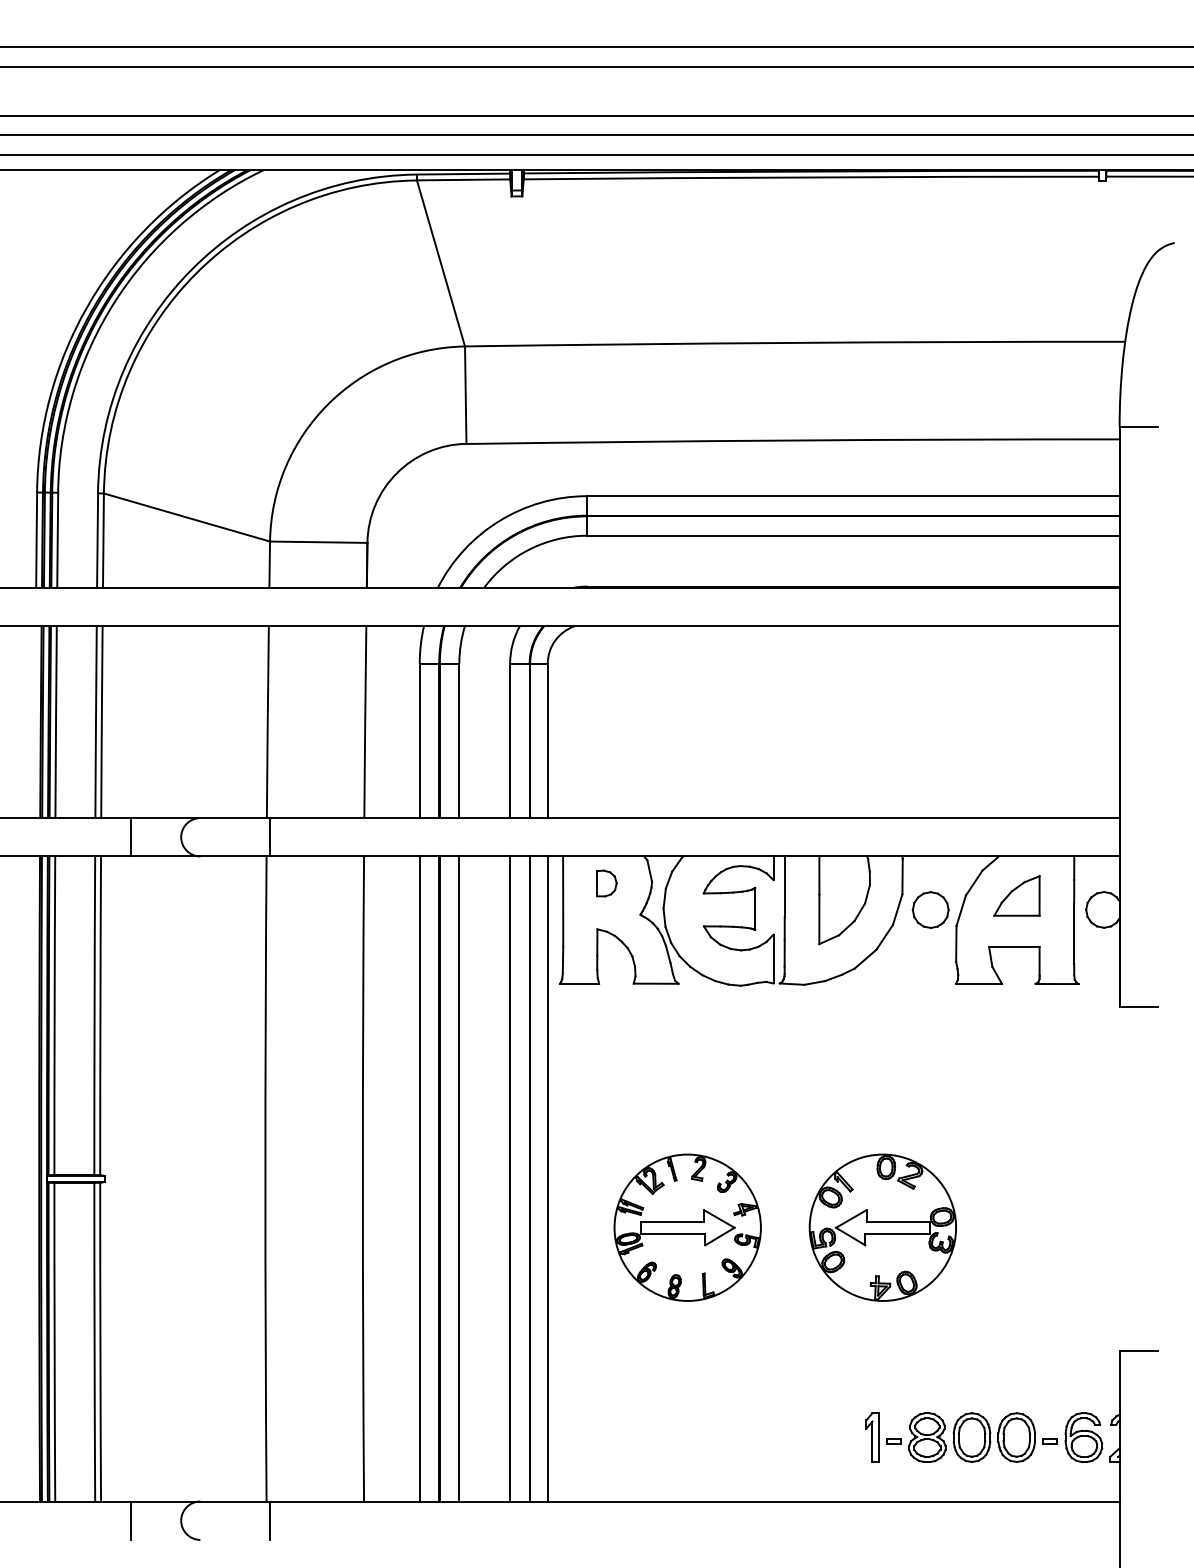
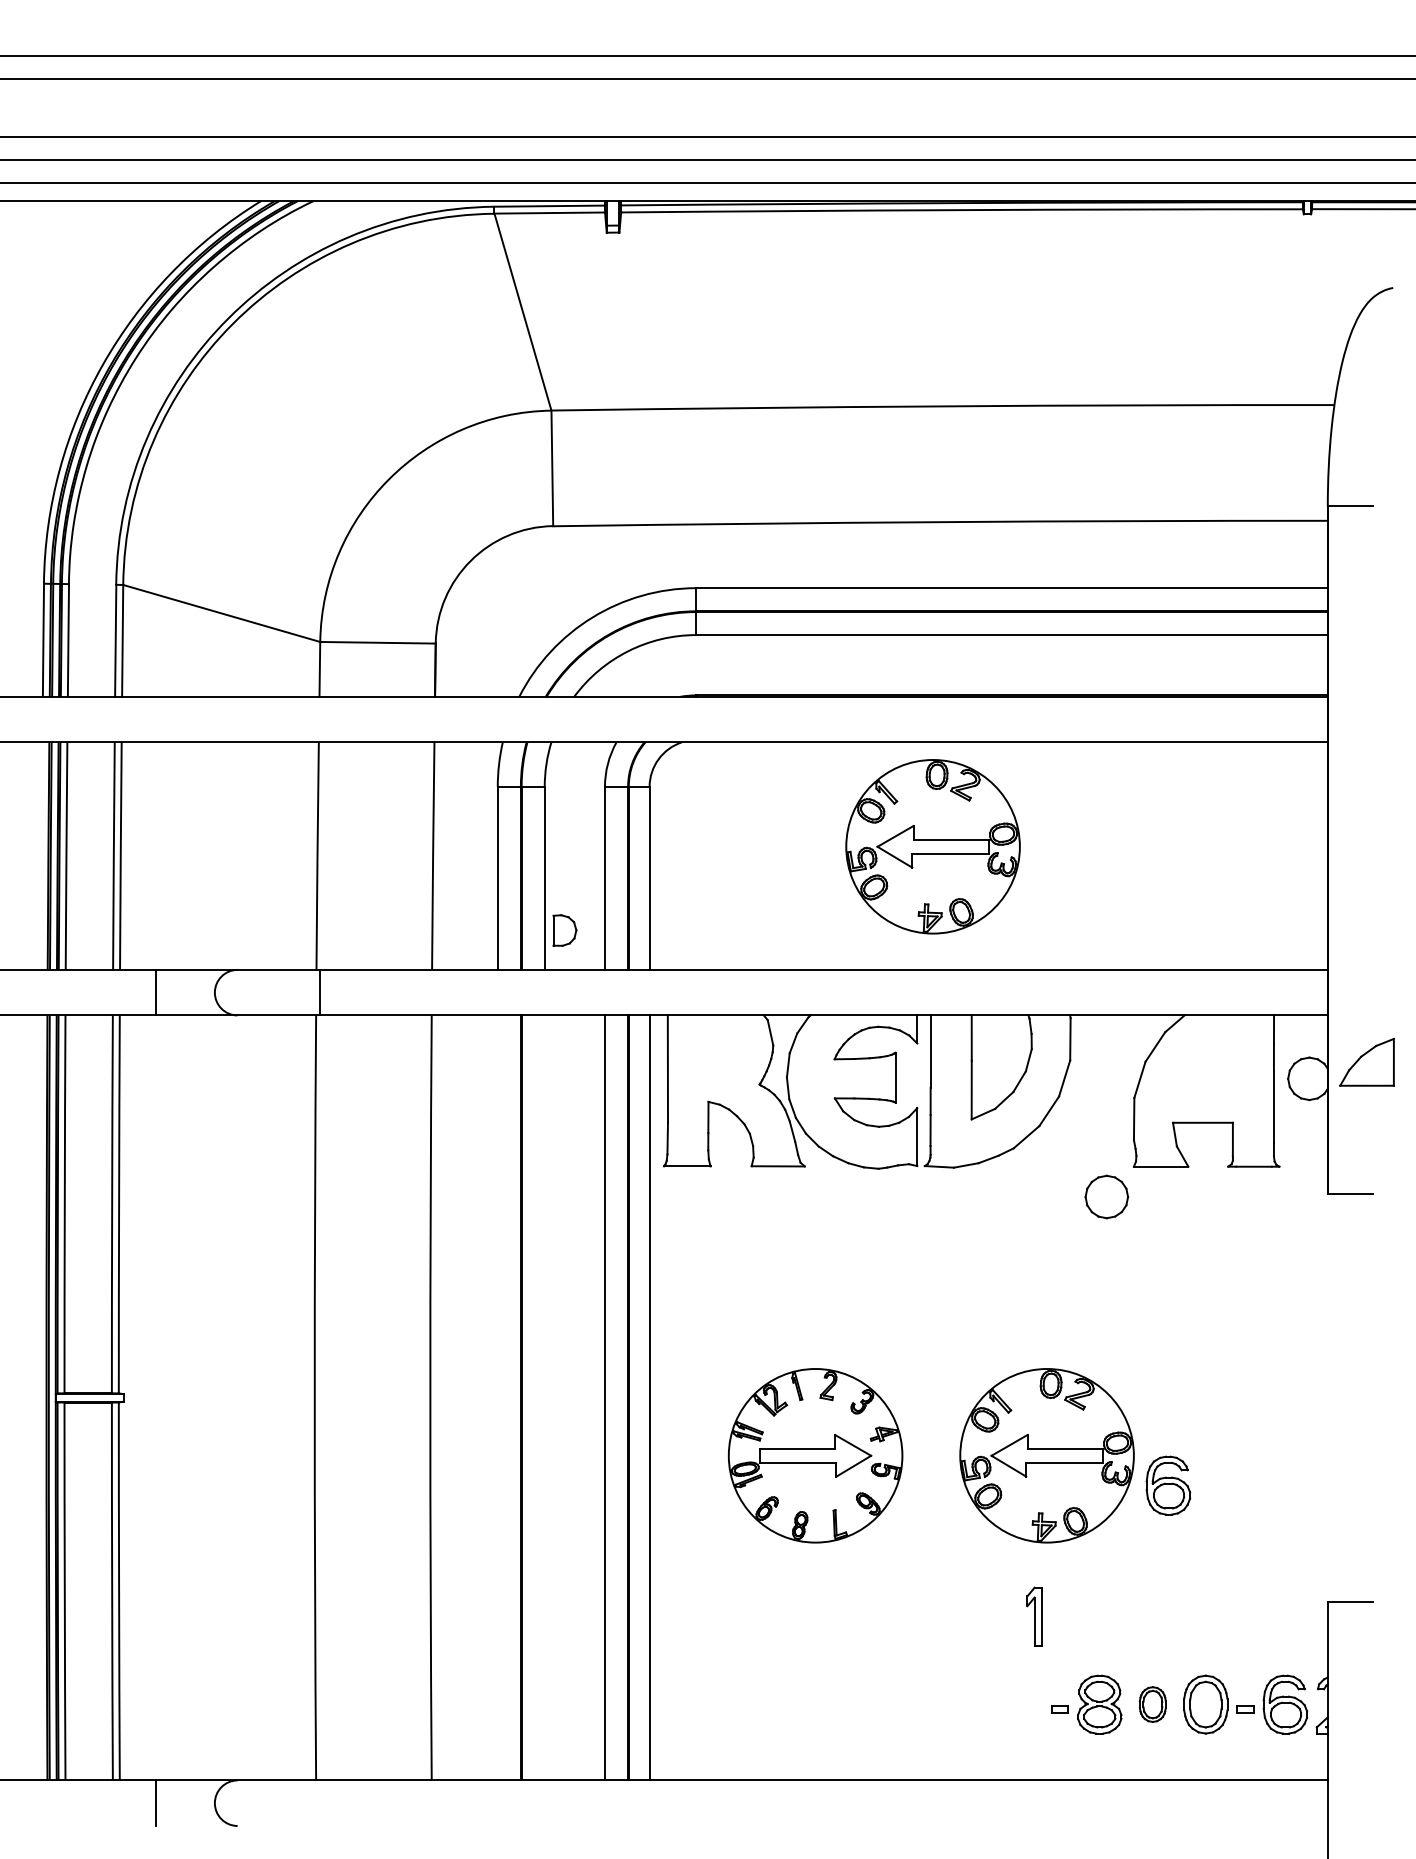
part: (786, 714) -> (932, 846), added
part: (606, 883) -> (564, 930), moved
part: (1016, 895) -> (1366, 1061), moved
part: (930, 909) -> (1106, 1196), moved
line: (419, 1178) -> (497, 1397), removed
line: (459, 1178) -> (544, 1397), removed
part: (985, 1252) -> (1168, 1485), added
part: (872, 1437) -> (1034, 1616), moved
part: (971, 1437) -> (1152, 1704), size x0.6
line: (269, 1520) -> (319, 1803), removed

